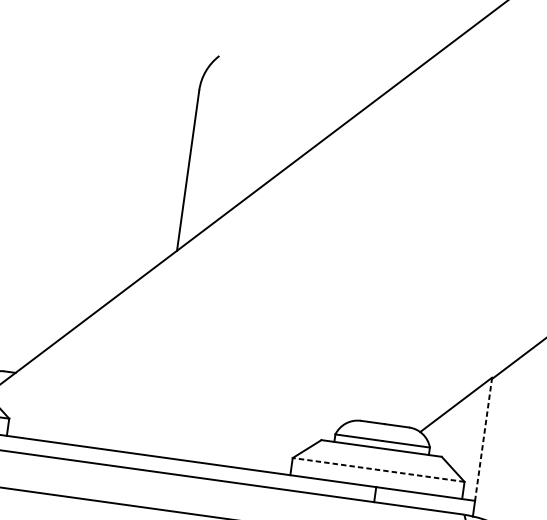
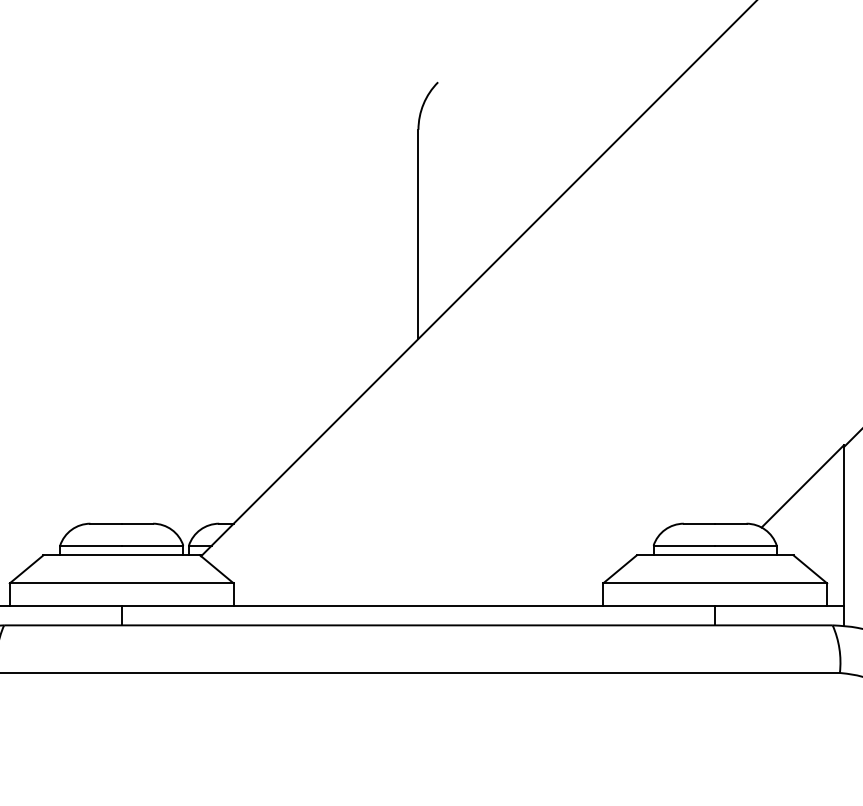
line: (483, 439) -> (843, 526), dashed -> solid
line: (378, 470) -> (715, 583), dashed -> solid

